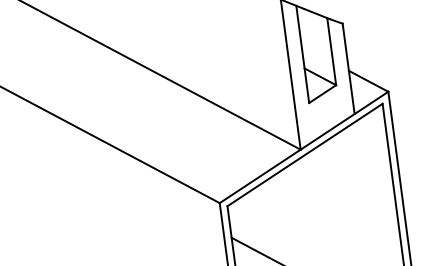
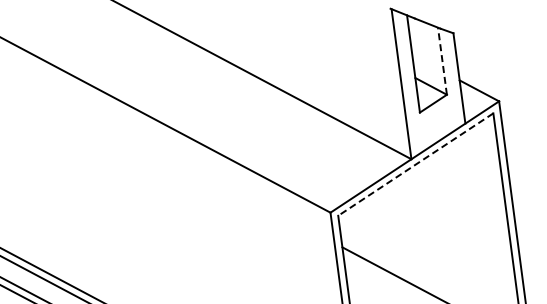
line: (331, 51) -> (442, 61), solid -> dashed
line: (304, 154) -> (415, 164), solid -> dashed

